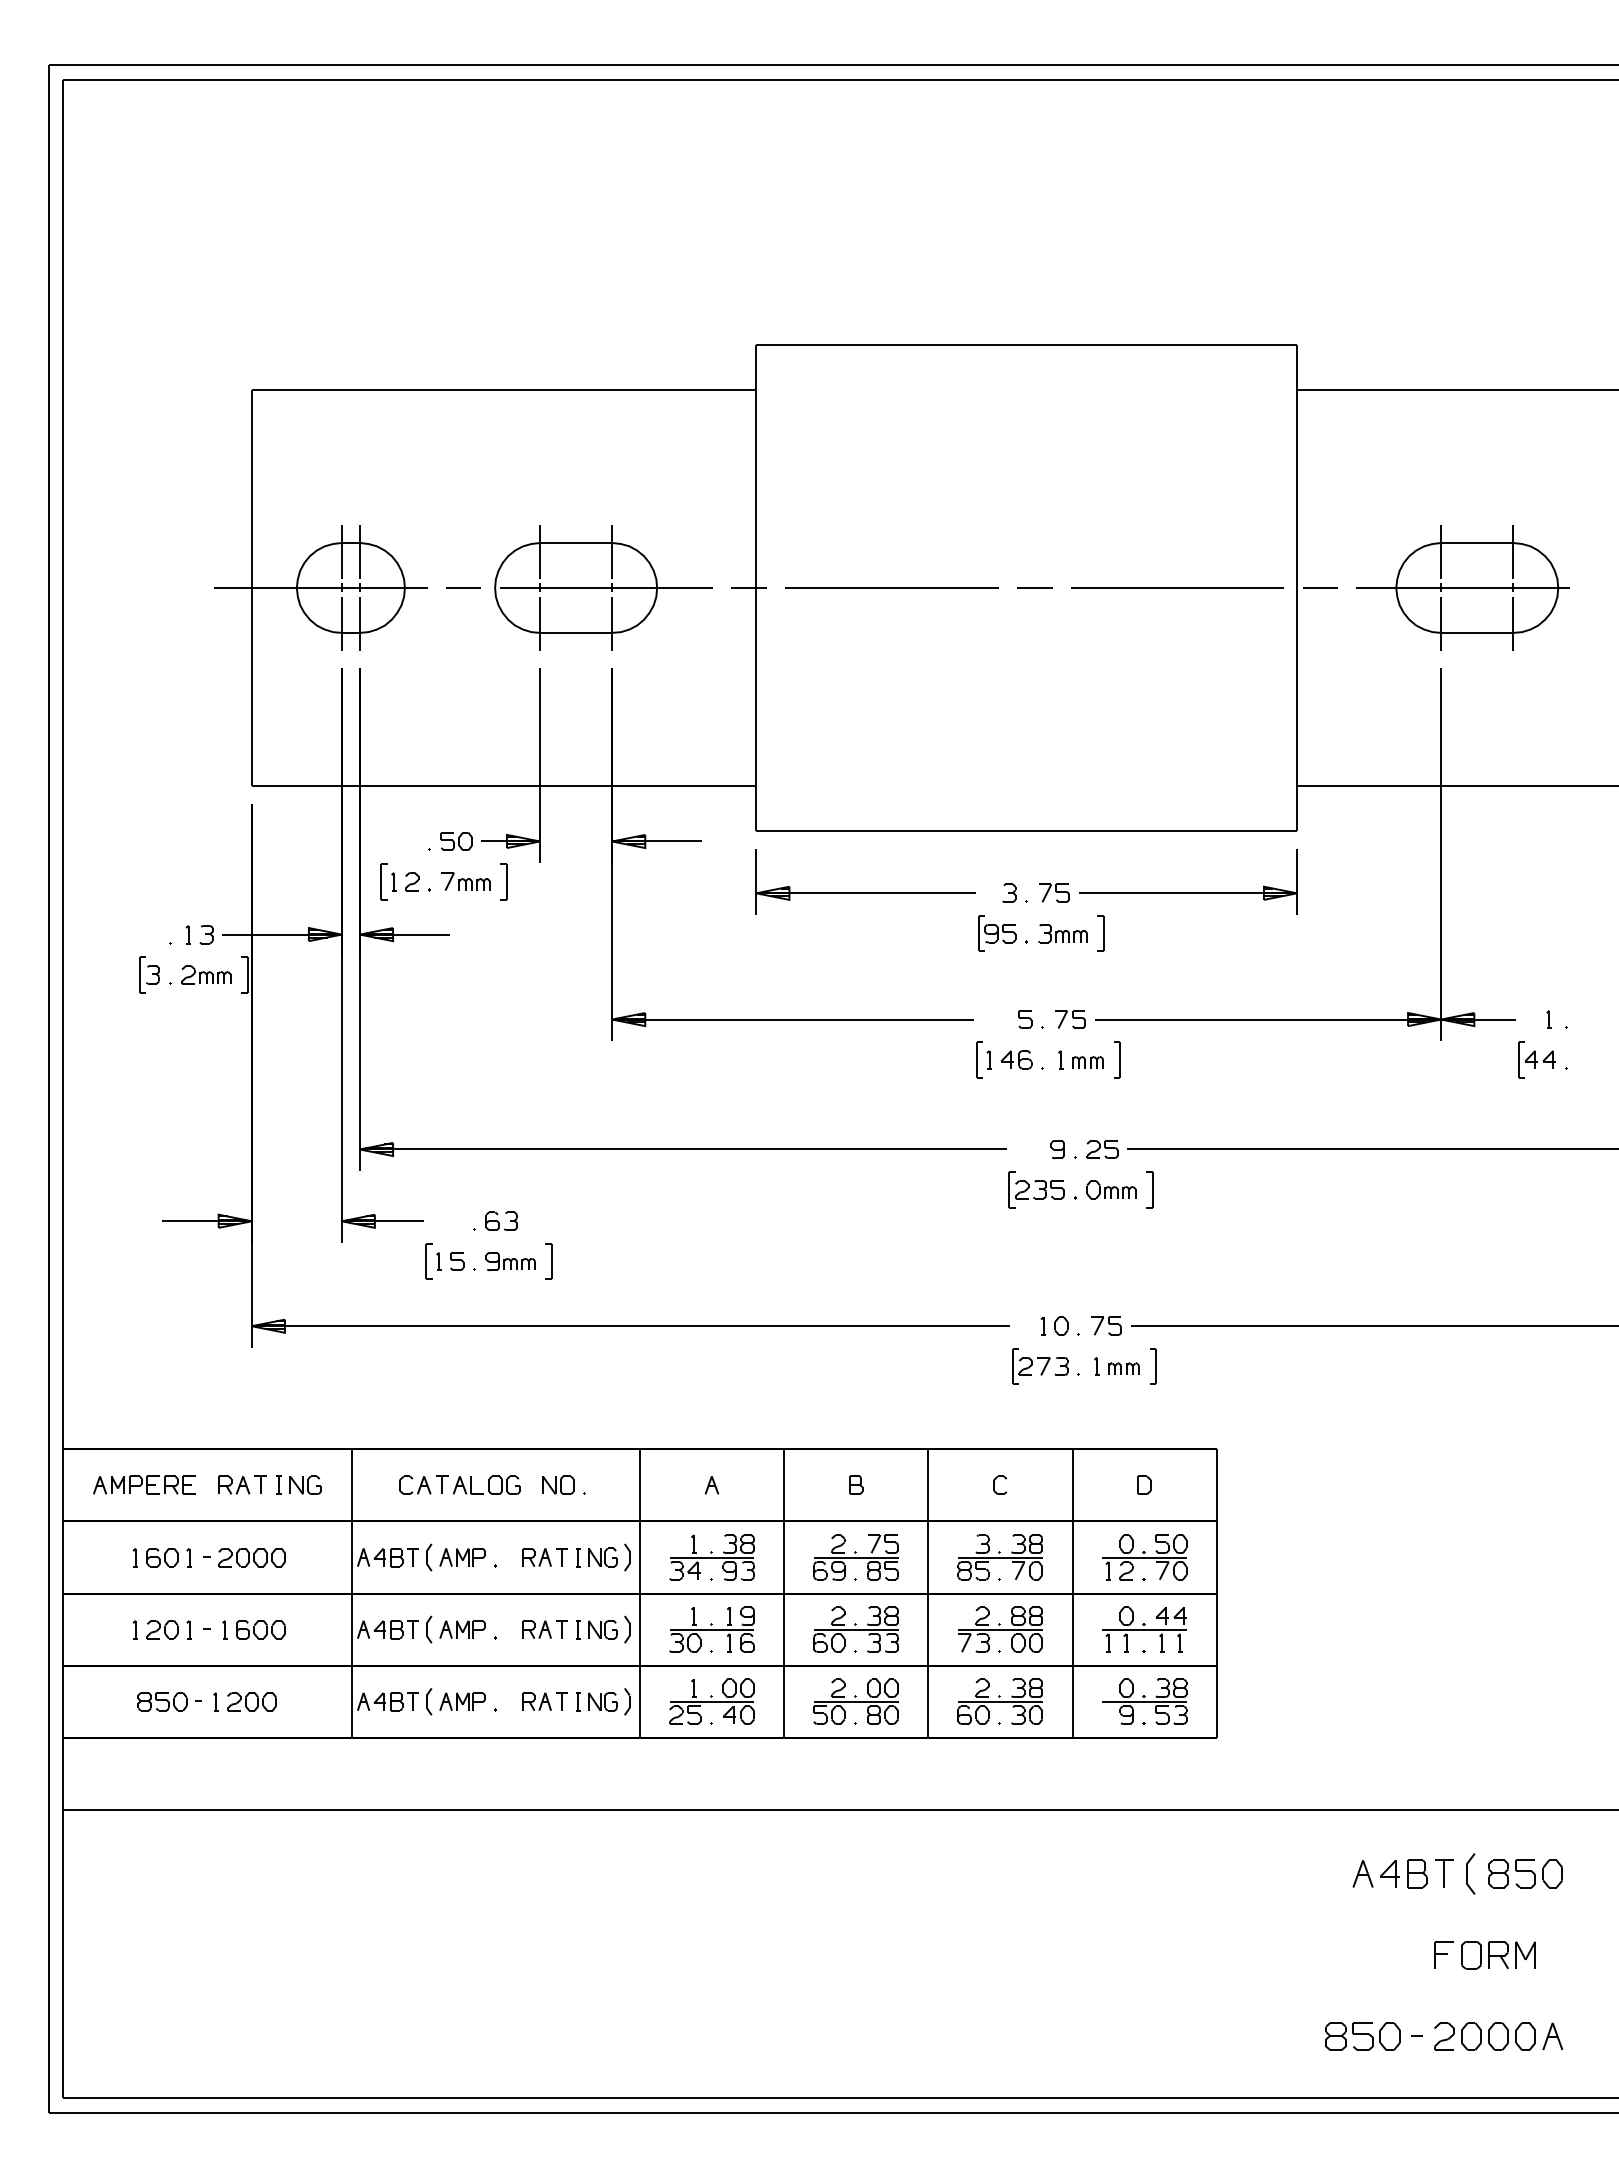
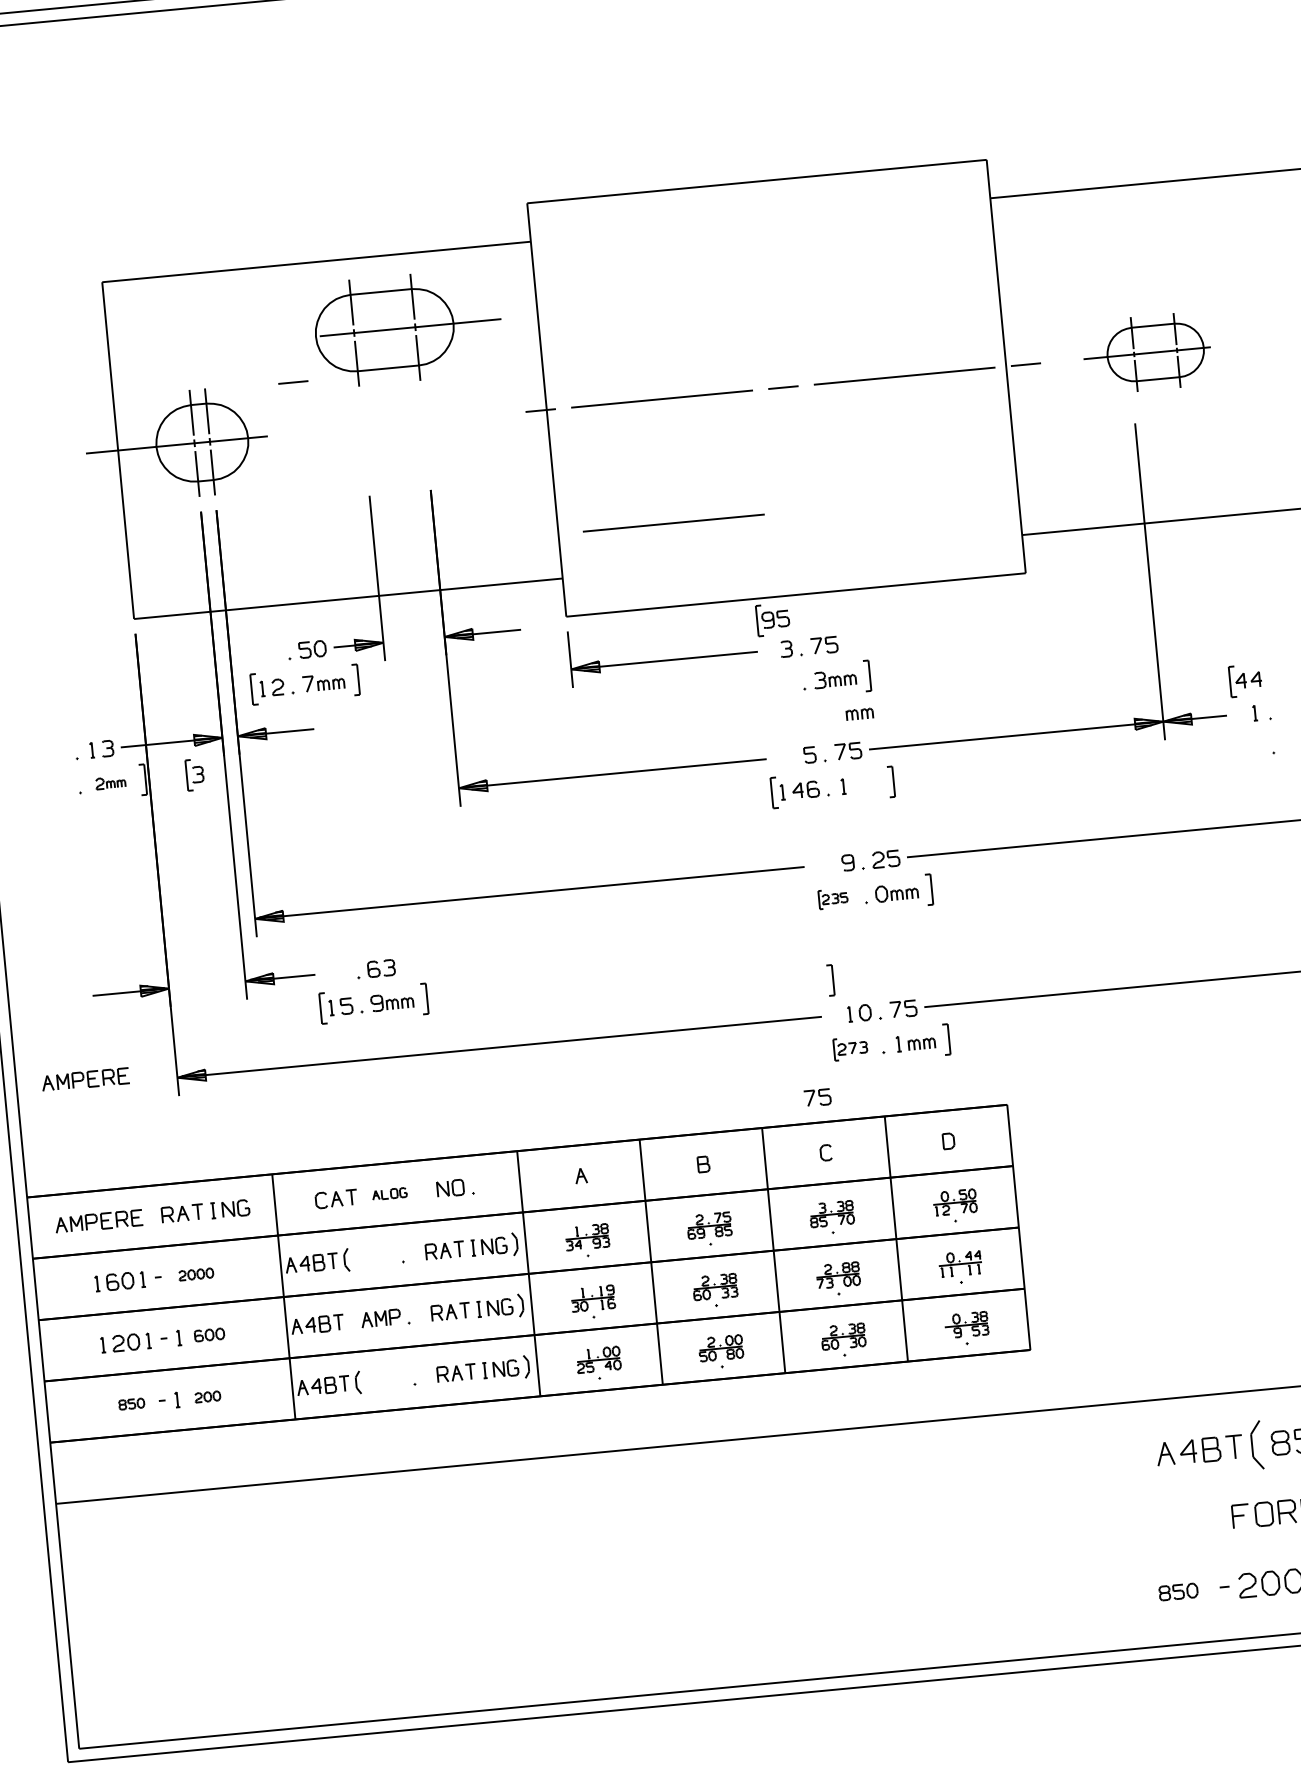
line: (463, 587) -> (293, 382), moved
part: (603, 587) -> (408, 327), moved
part: (1462, 587) -> (1146, 352), size x0.7
line: (891, 733) -> (673, 522), added
part: (1188, 892) -> (938, 634), removed
part: (997, 933) -> (773, 619), moved
part: (149, 974) -> (194, 774), moved
part: (206, 974) -> (110, 782), size x0.7
part: (1536, 1059) -> (1245, 680), moved
part: (1087, 1062) -> (859, 714), moved
part: (1036, 1189) -> (833, 898), size x0.6
part: (1024, 1284) -> (830, 980), added
part: (144, 1317) -> (85, 1078), added
part: (1040, 1366) -> (850, 1048), size x0.7
part: (996, 1419) -> (817, 1097), added
part: (486, 1484) -> (389, 1193), size x0.6
part: (251, 1557) -> (195, 1274), size x0.6
part: (462, 1557) -> (375, 1257), removed
part: (711, 1557) -> (586, 1237), size x0.6
part: (855, 1557) -> (708, 1225), size x0.6
part: (999, 1557) -> (831, 1214), size x0.6
part: (1144, 1557) -> (954, 1202), size x0.6
part: (260, 1629) -> (209, 1334), size x0.7
part: (429, 1629) -> (352, 1321), removed
part: (711, 1629) -> (592, 1298), size x0.6
part: (855, 1629) -> (714, 1286), size x0.6
part: (1000, 1629) -> (837, 1275), size x0.6
part: (1144, 1629) -> (960, 1263), size x0.6
part: (162, 1701) -> (131, 1403), size x0.6
part: (251, 1701) -> (207, 1396), size x0.6
part: (462, 1701) -> (386, 1379), removed
part: (711, 1701) -> (598, 1359), size x0.6
part: (855, 1701) -> (720, 1348), size x0.6
part: (999, 1701) -> (842, 1336), size x0.6
part: (1144, 1701) -> (966, 1324), size x0.6
part: (1470, 1873) -> (1256, 1444), size x1.4
part: (1362, 2036) -> (1178, 1592), size x0.6

